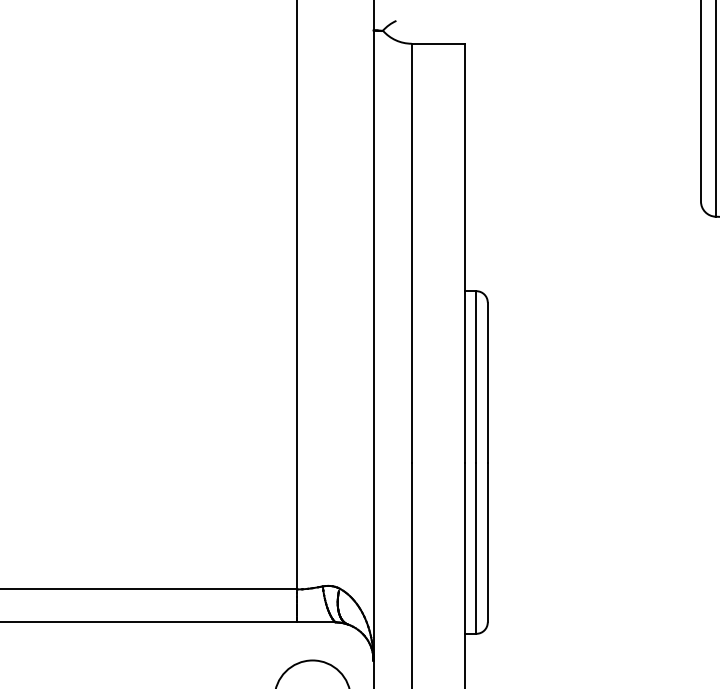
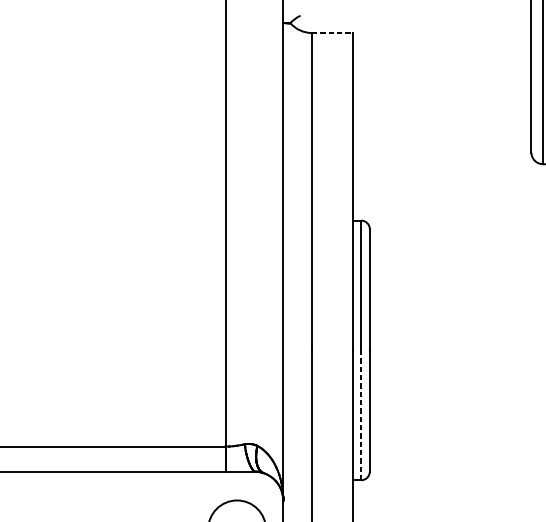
line: (438, 43) -> (332, 32), solid -> dashed
line: (476, 548) -> (361, 415), solid -> dashed

